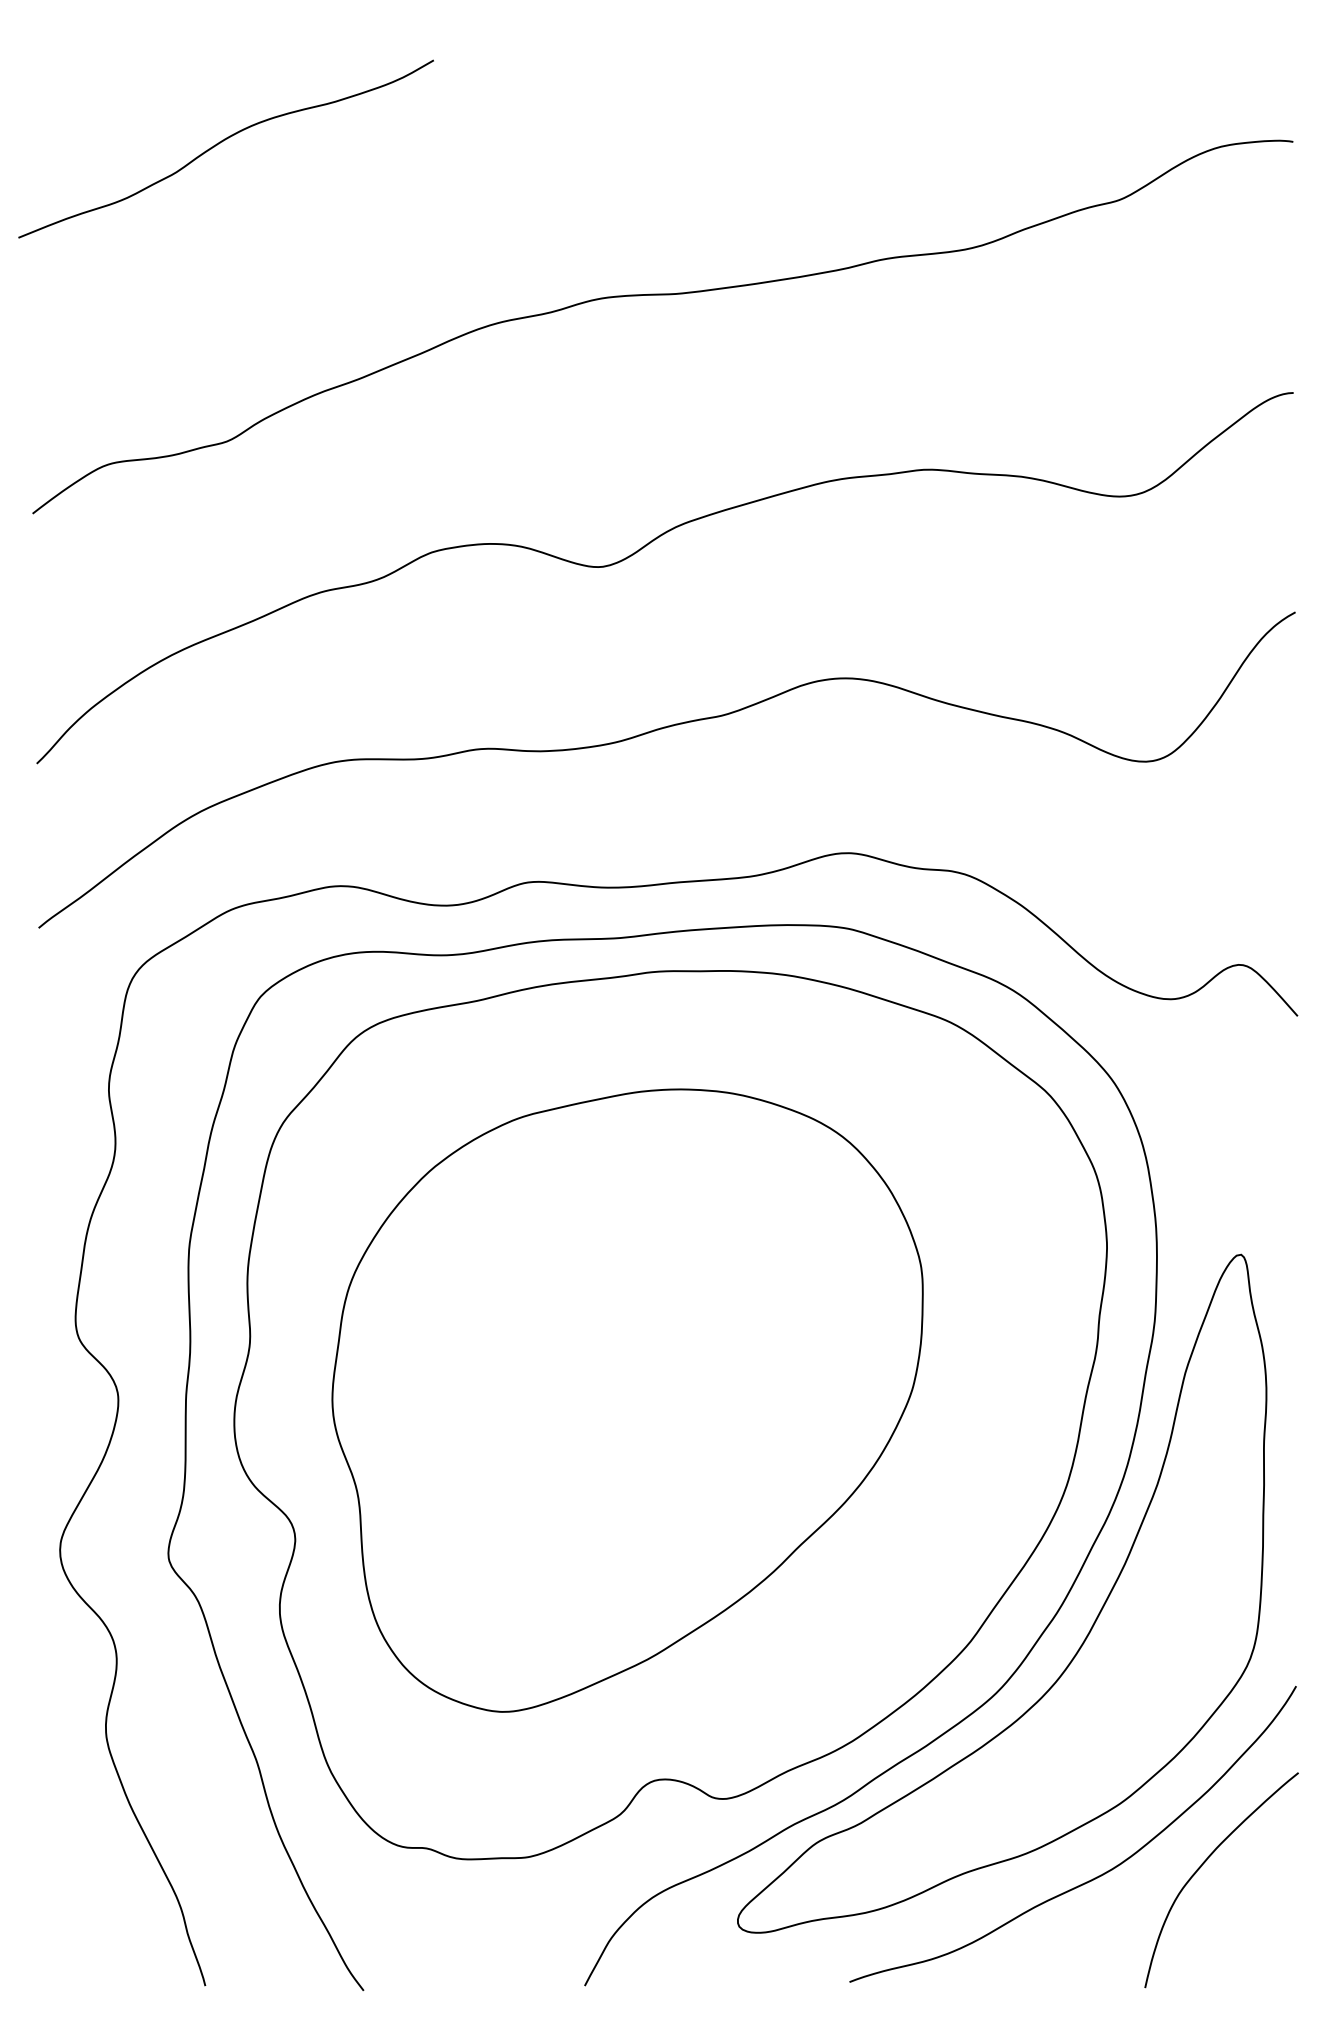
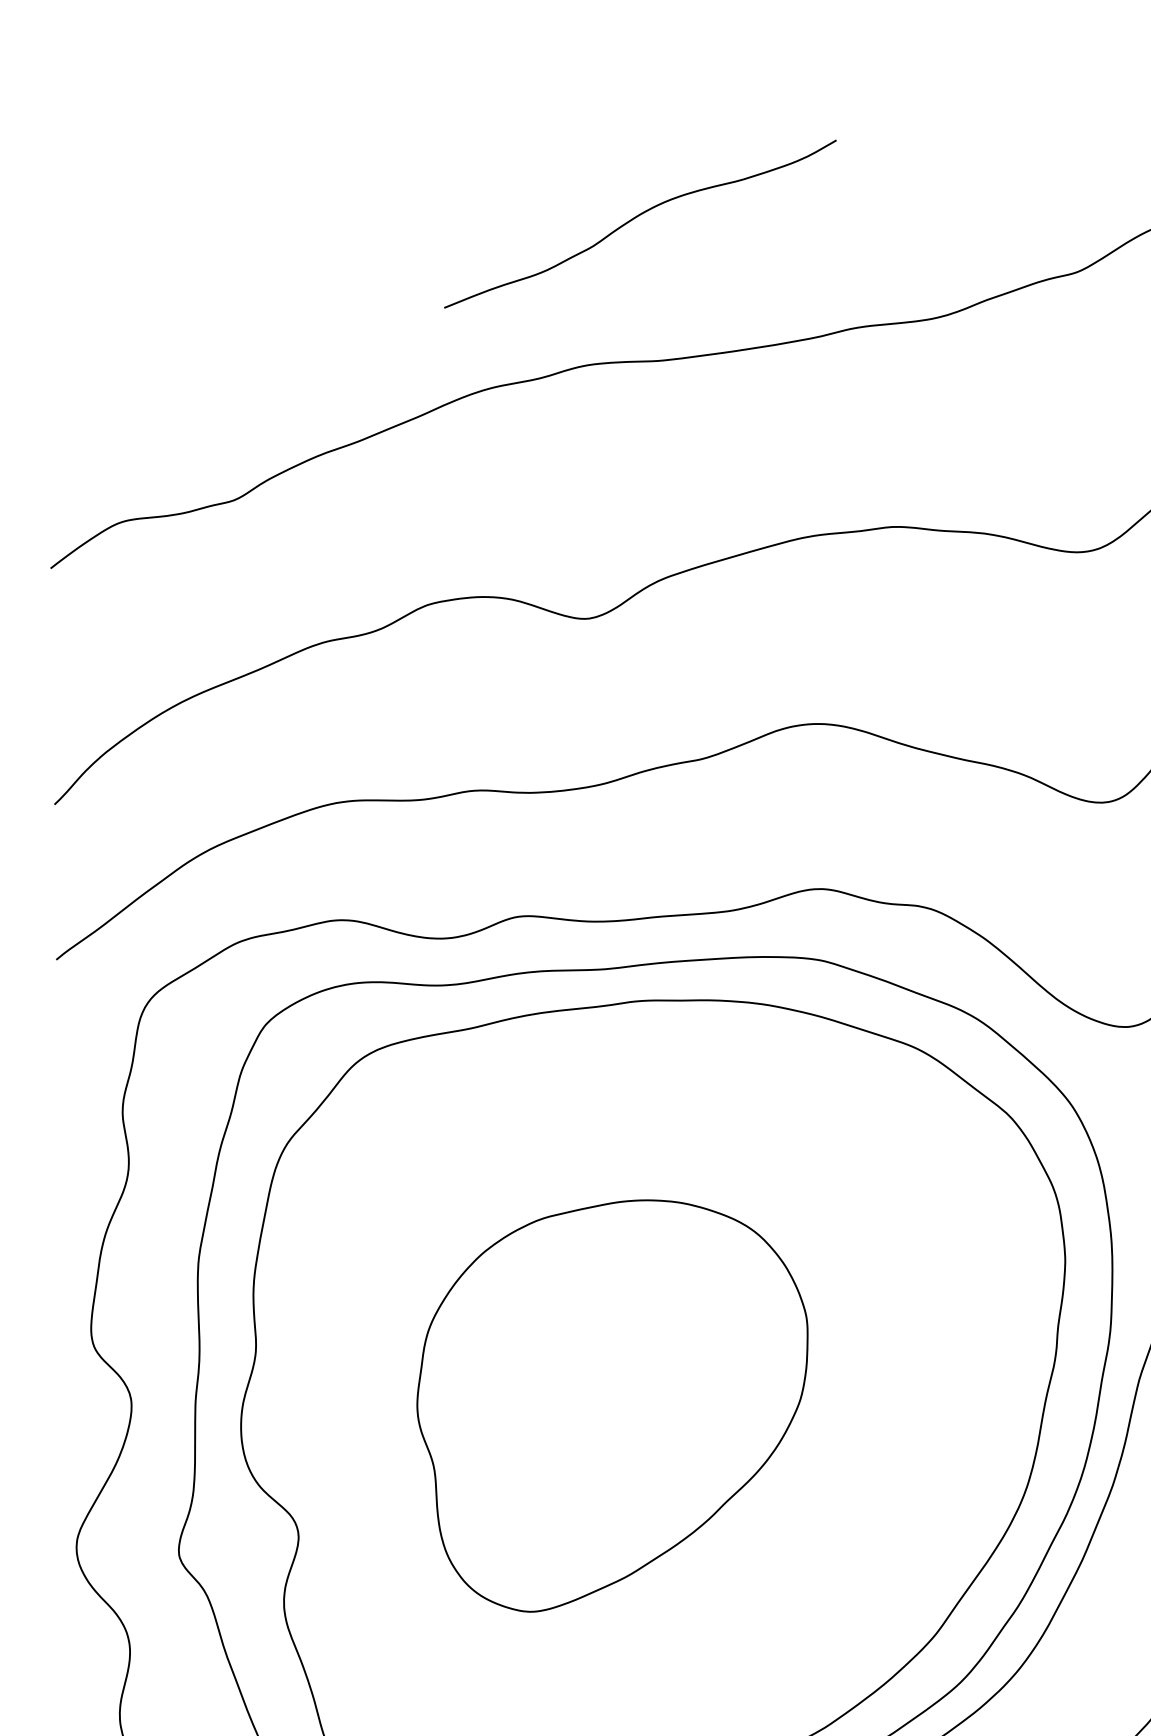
curve: (222, 142) -> (636, 217), moved
part: (627, 1400) -> (612, 1405), size x0.7

